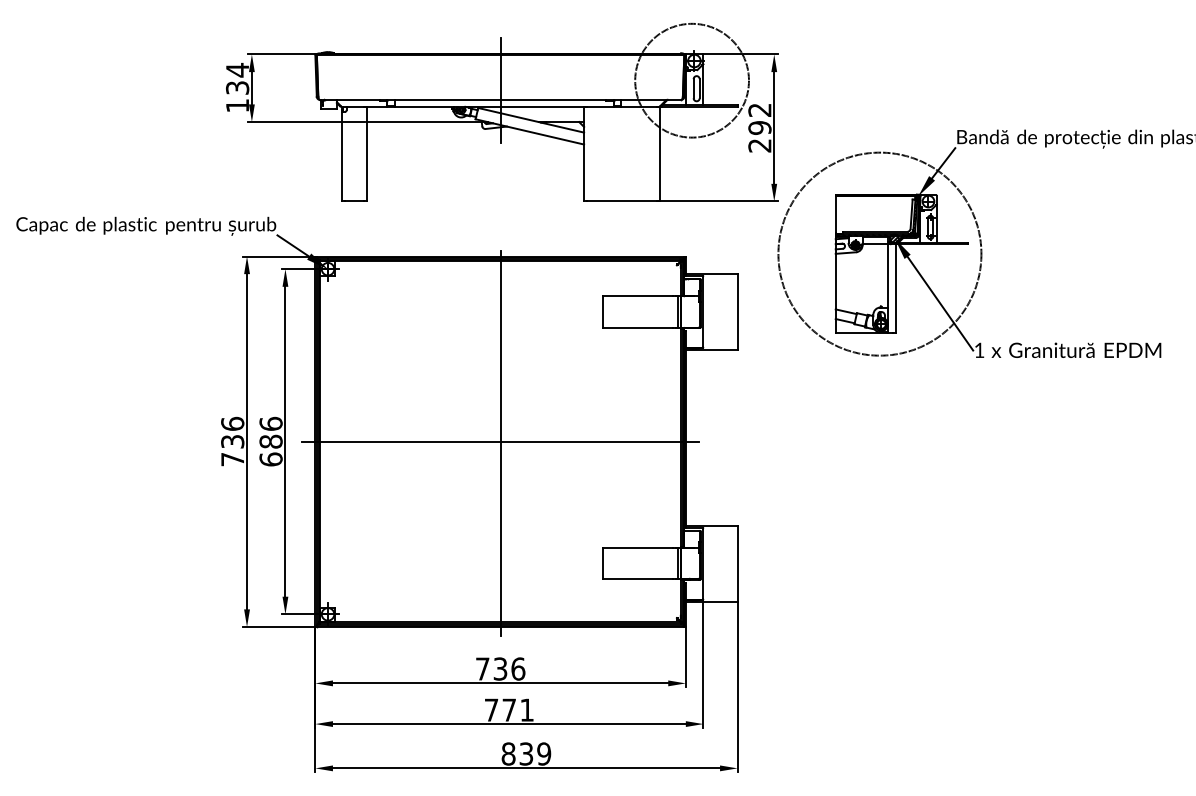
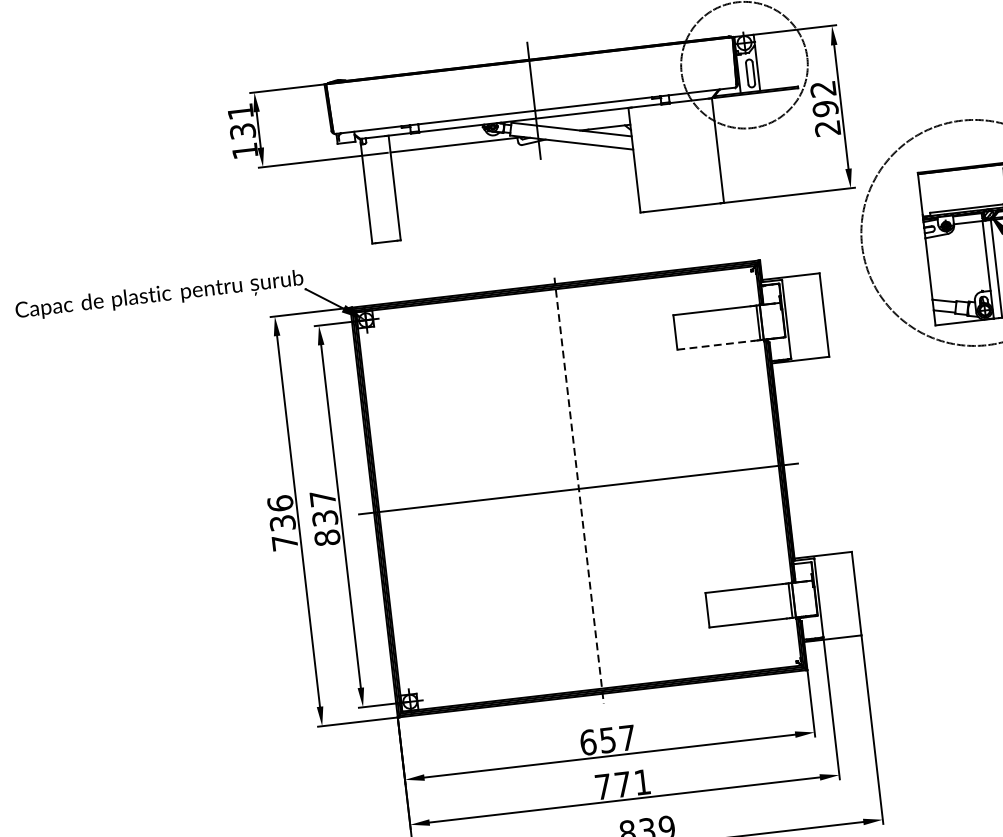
text: (237, 69) -> (240, 110), 134 -> 131
line: (637, 327) -> (715, 345), solid -> dashed
text: (270, 441) -> (324, 518), 686 -> 837
line: (500, 443) -> (579, 490), solid -> dashed
text: (500, 668) -> (607, 739), 736 -> 657

